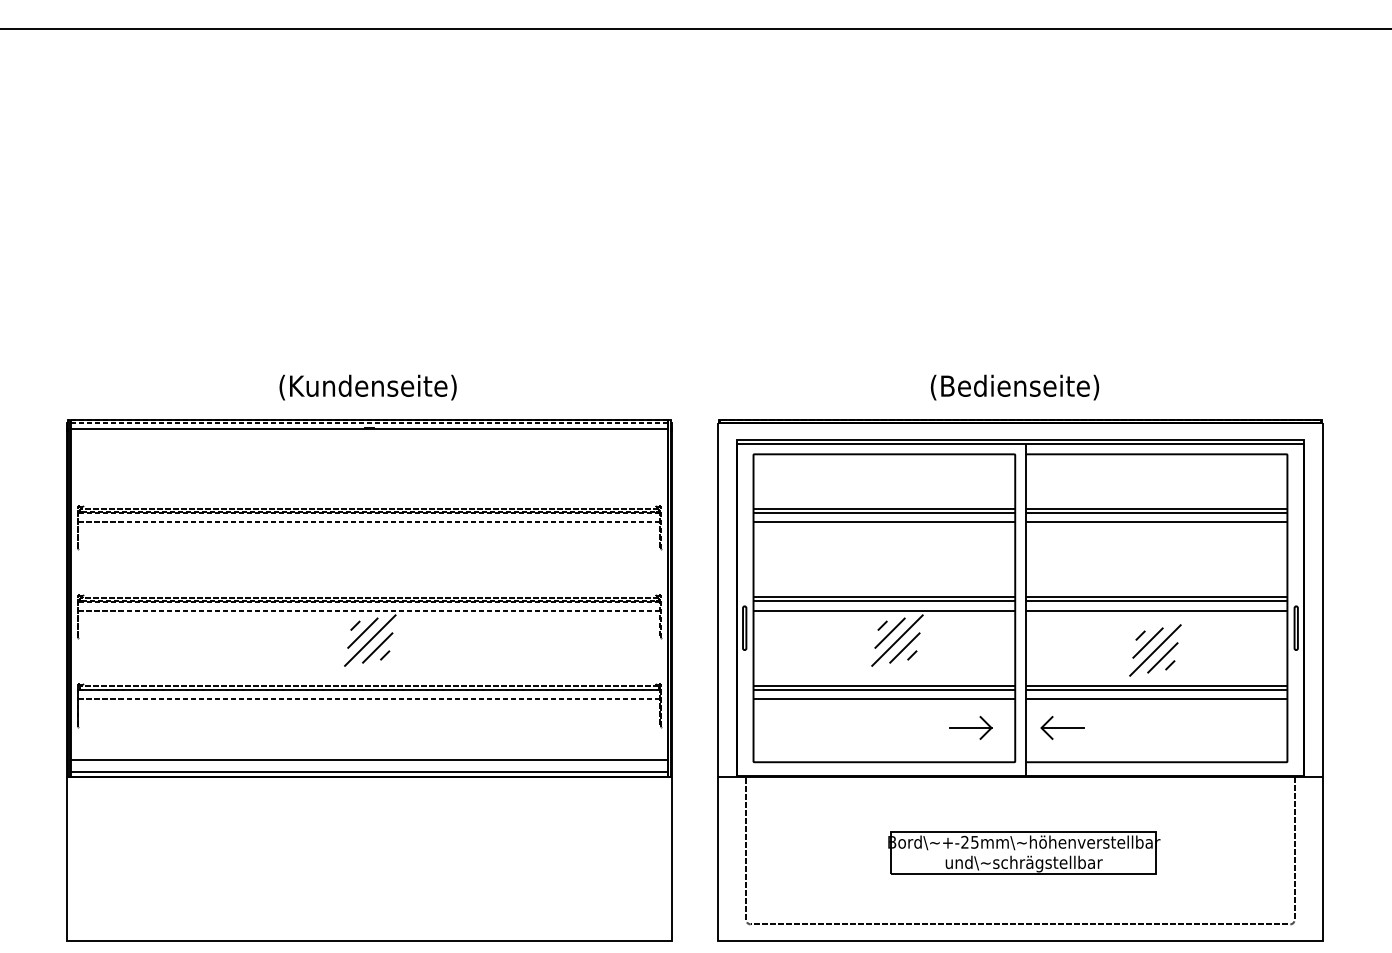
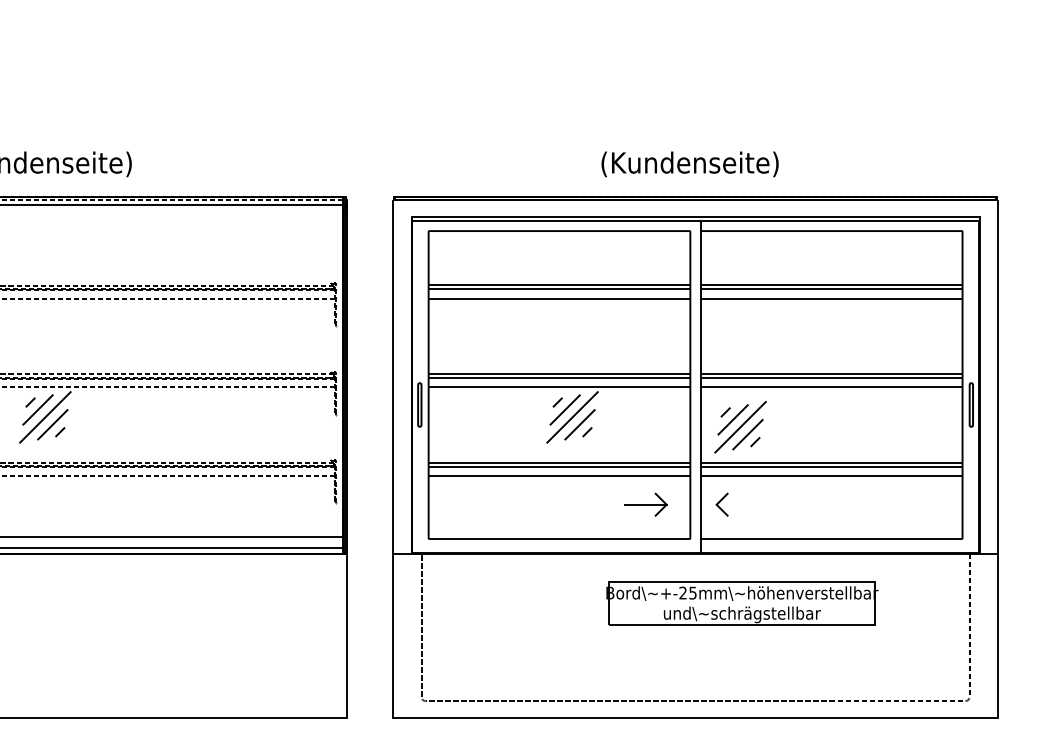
text: (1014, 387) -> (689, 164), (Bedienseite) -> (Kundenseite)
part: (1155, 650) -> (740, 427), moved
line: (1062, 727) -> (737, 504), removed
part: (1024, 852) -> (742, 603), moved

